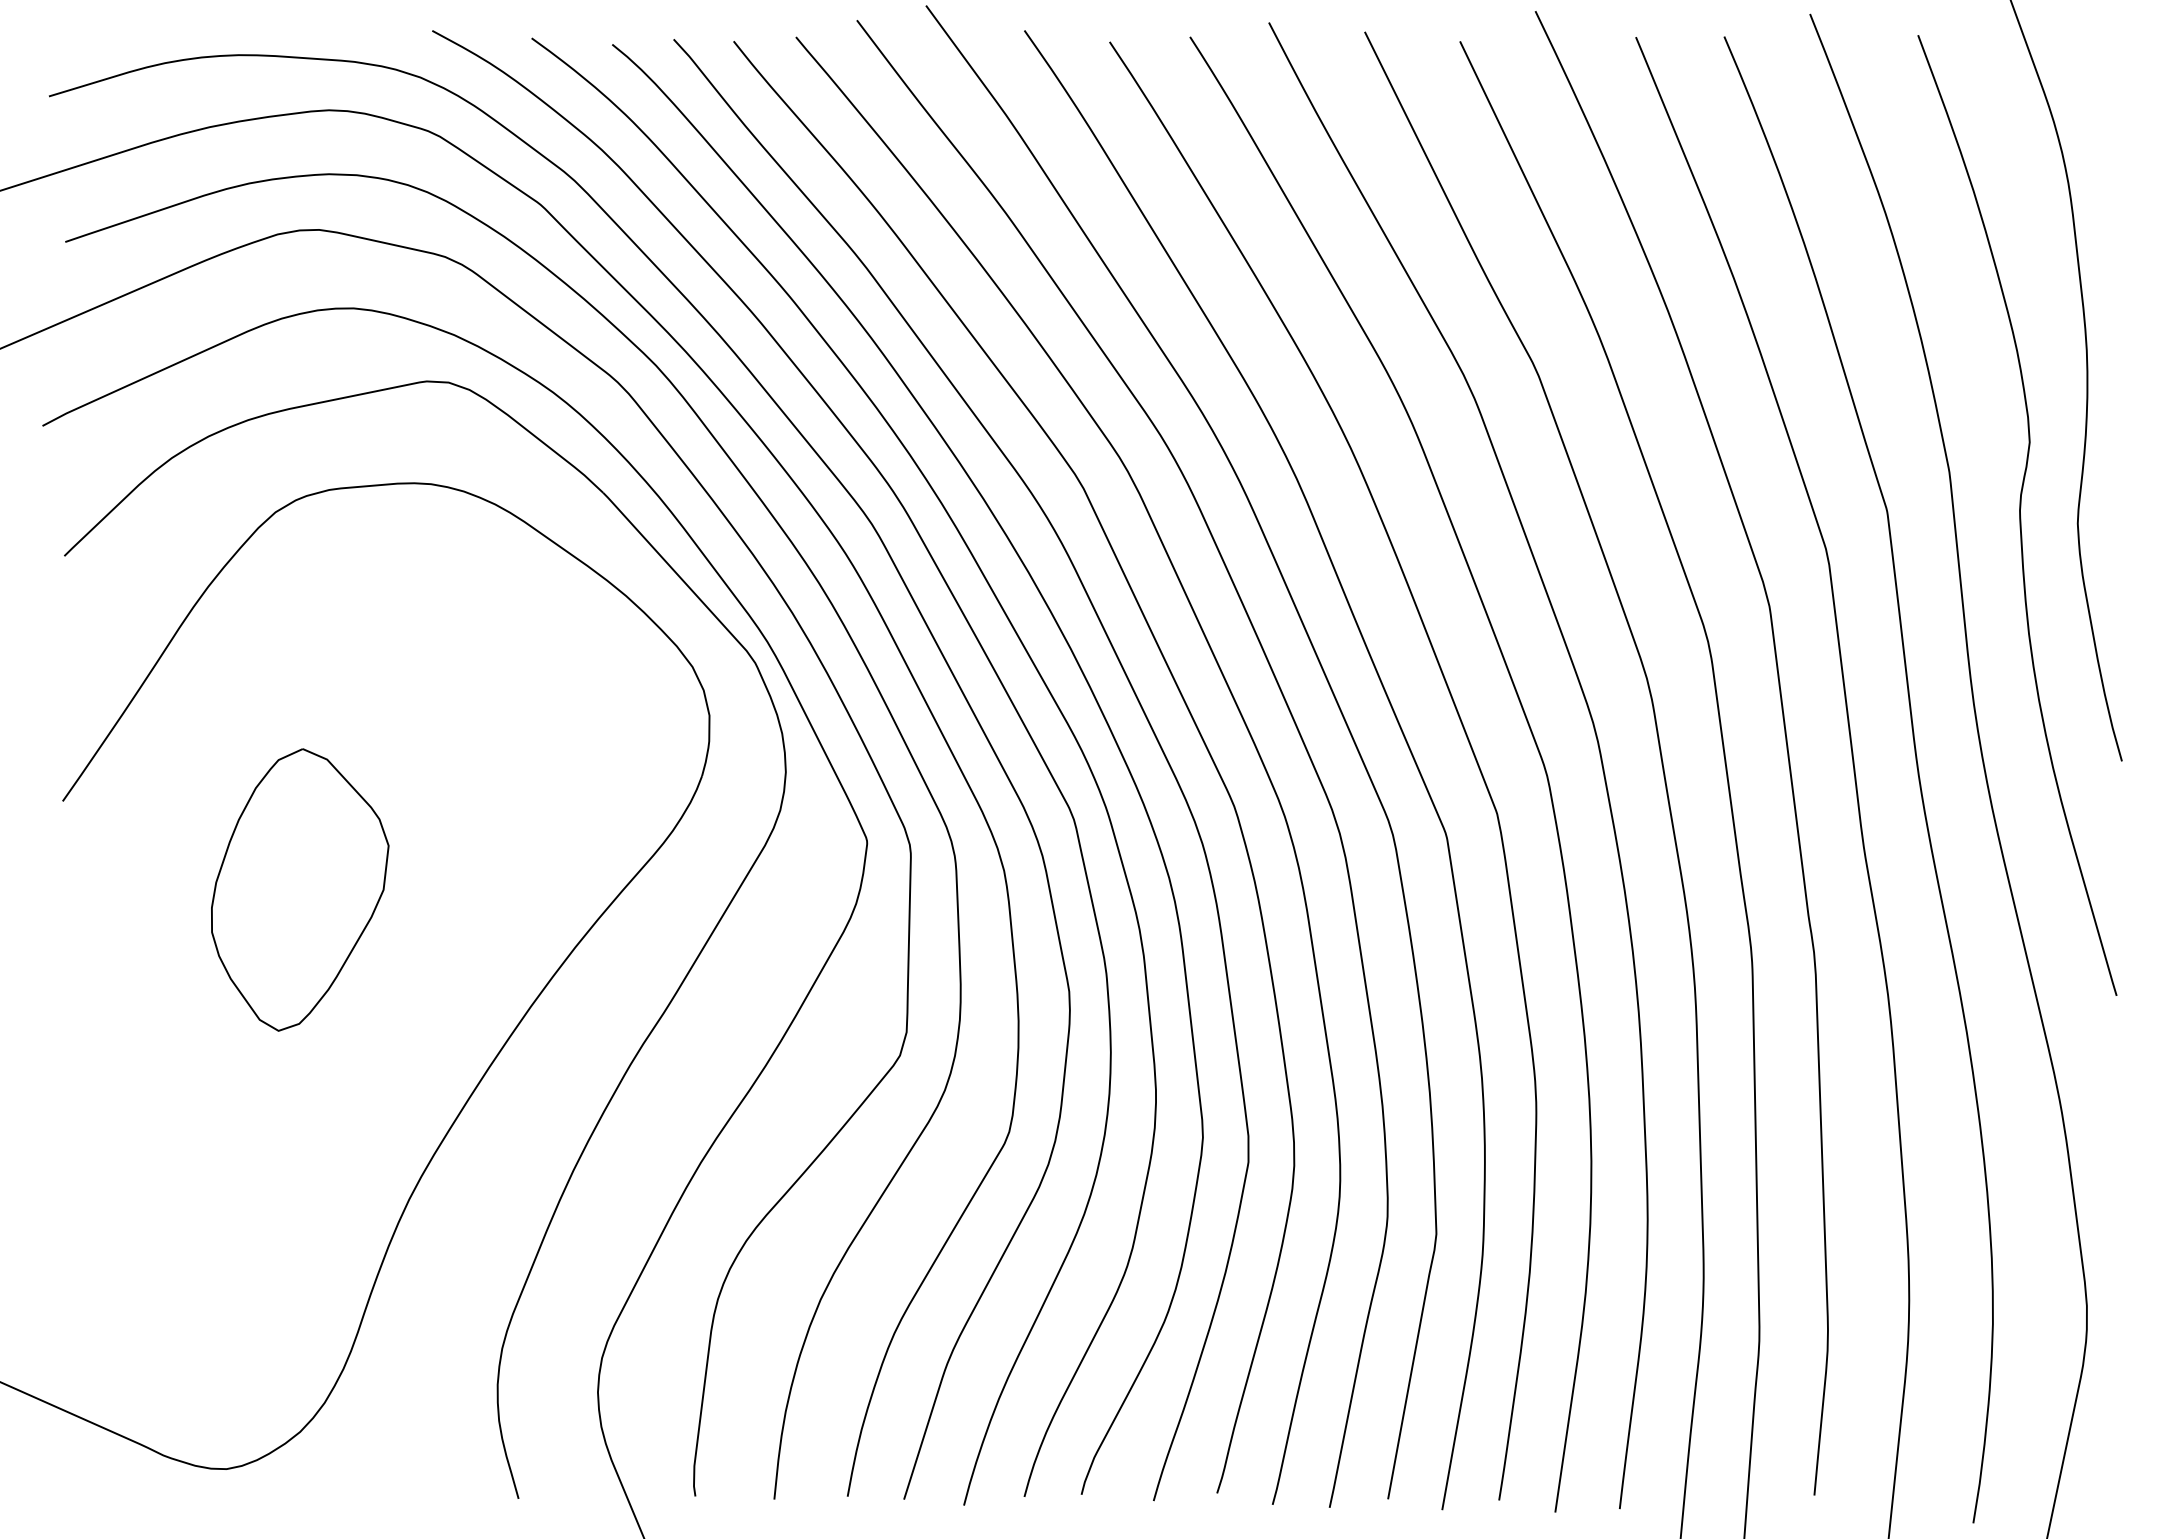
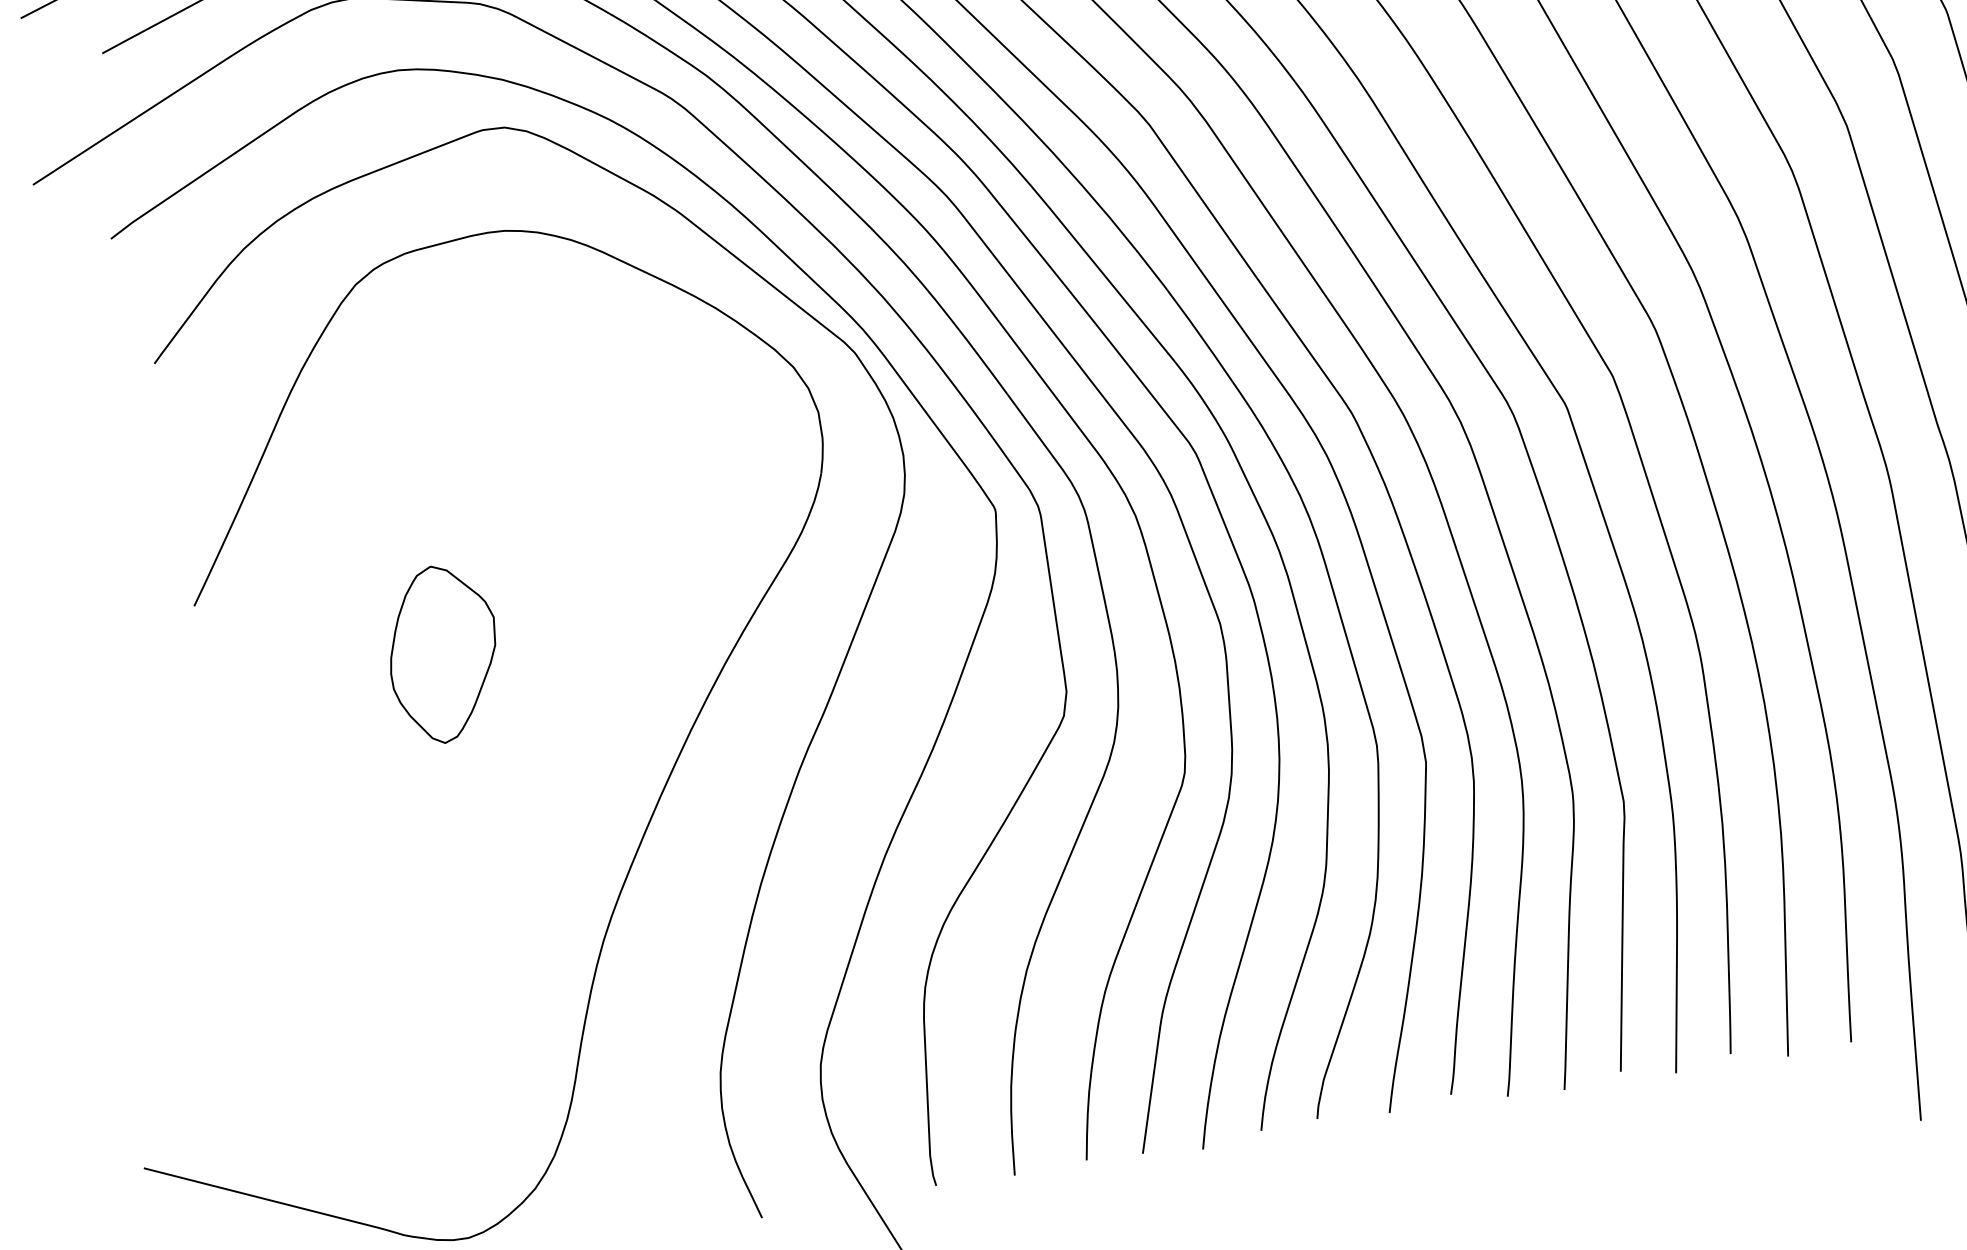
part: (300, 890) -> (444, 654), size x0.62

